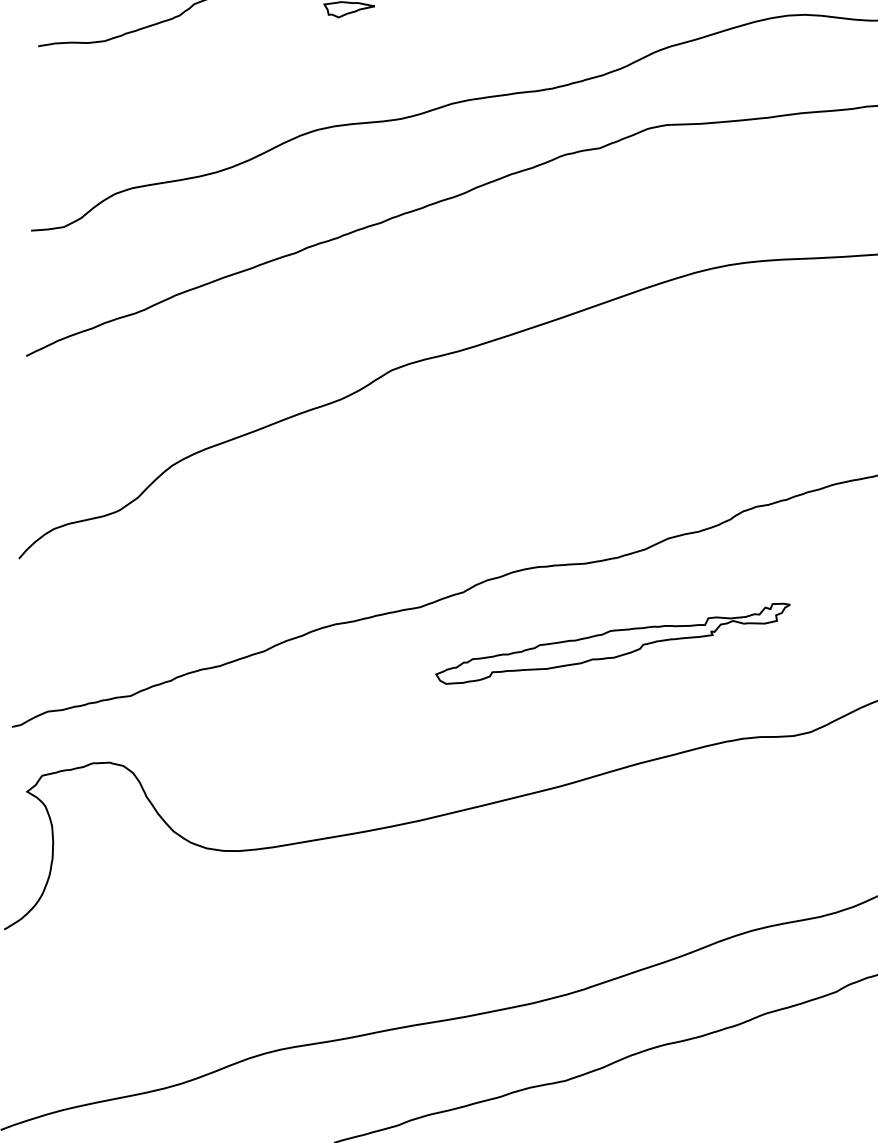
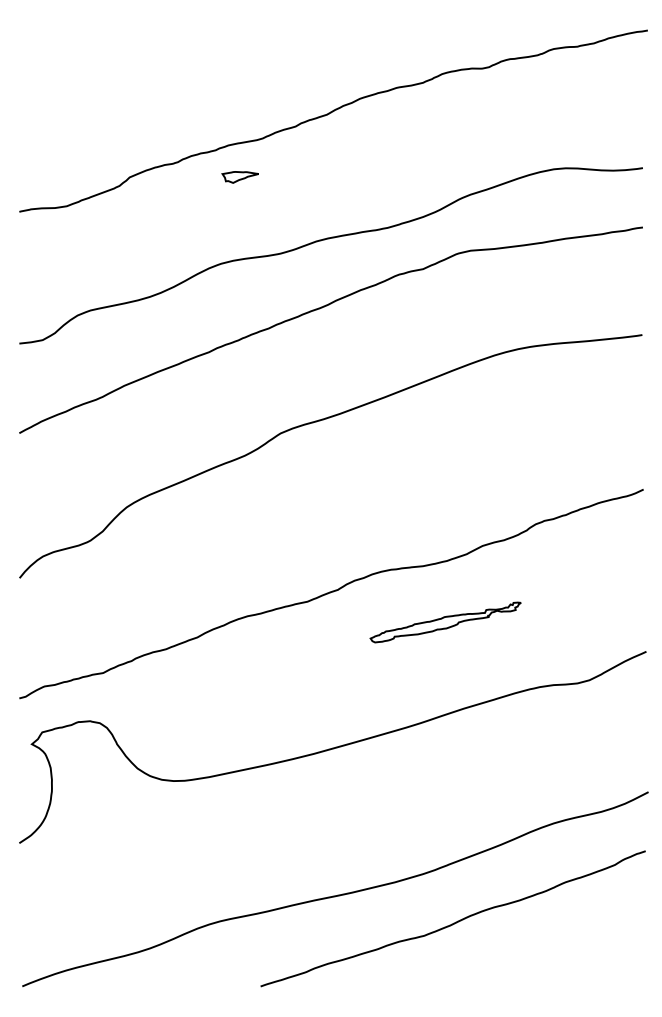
part: (612, 643) -> (445, 622), size x0.6

